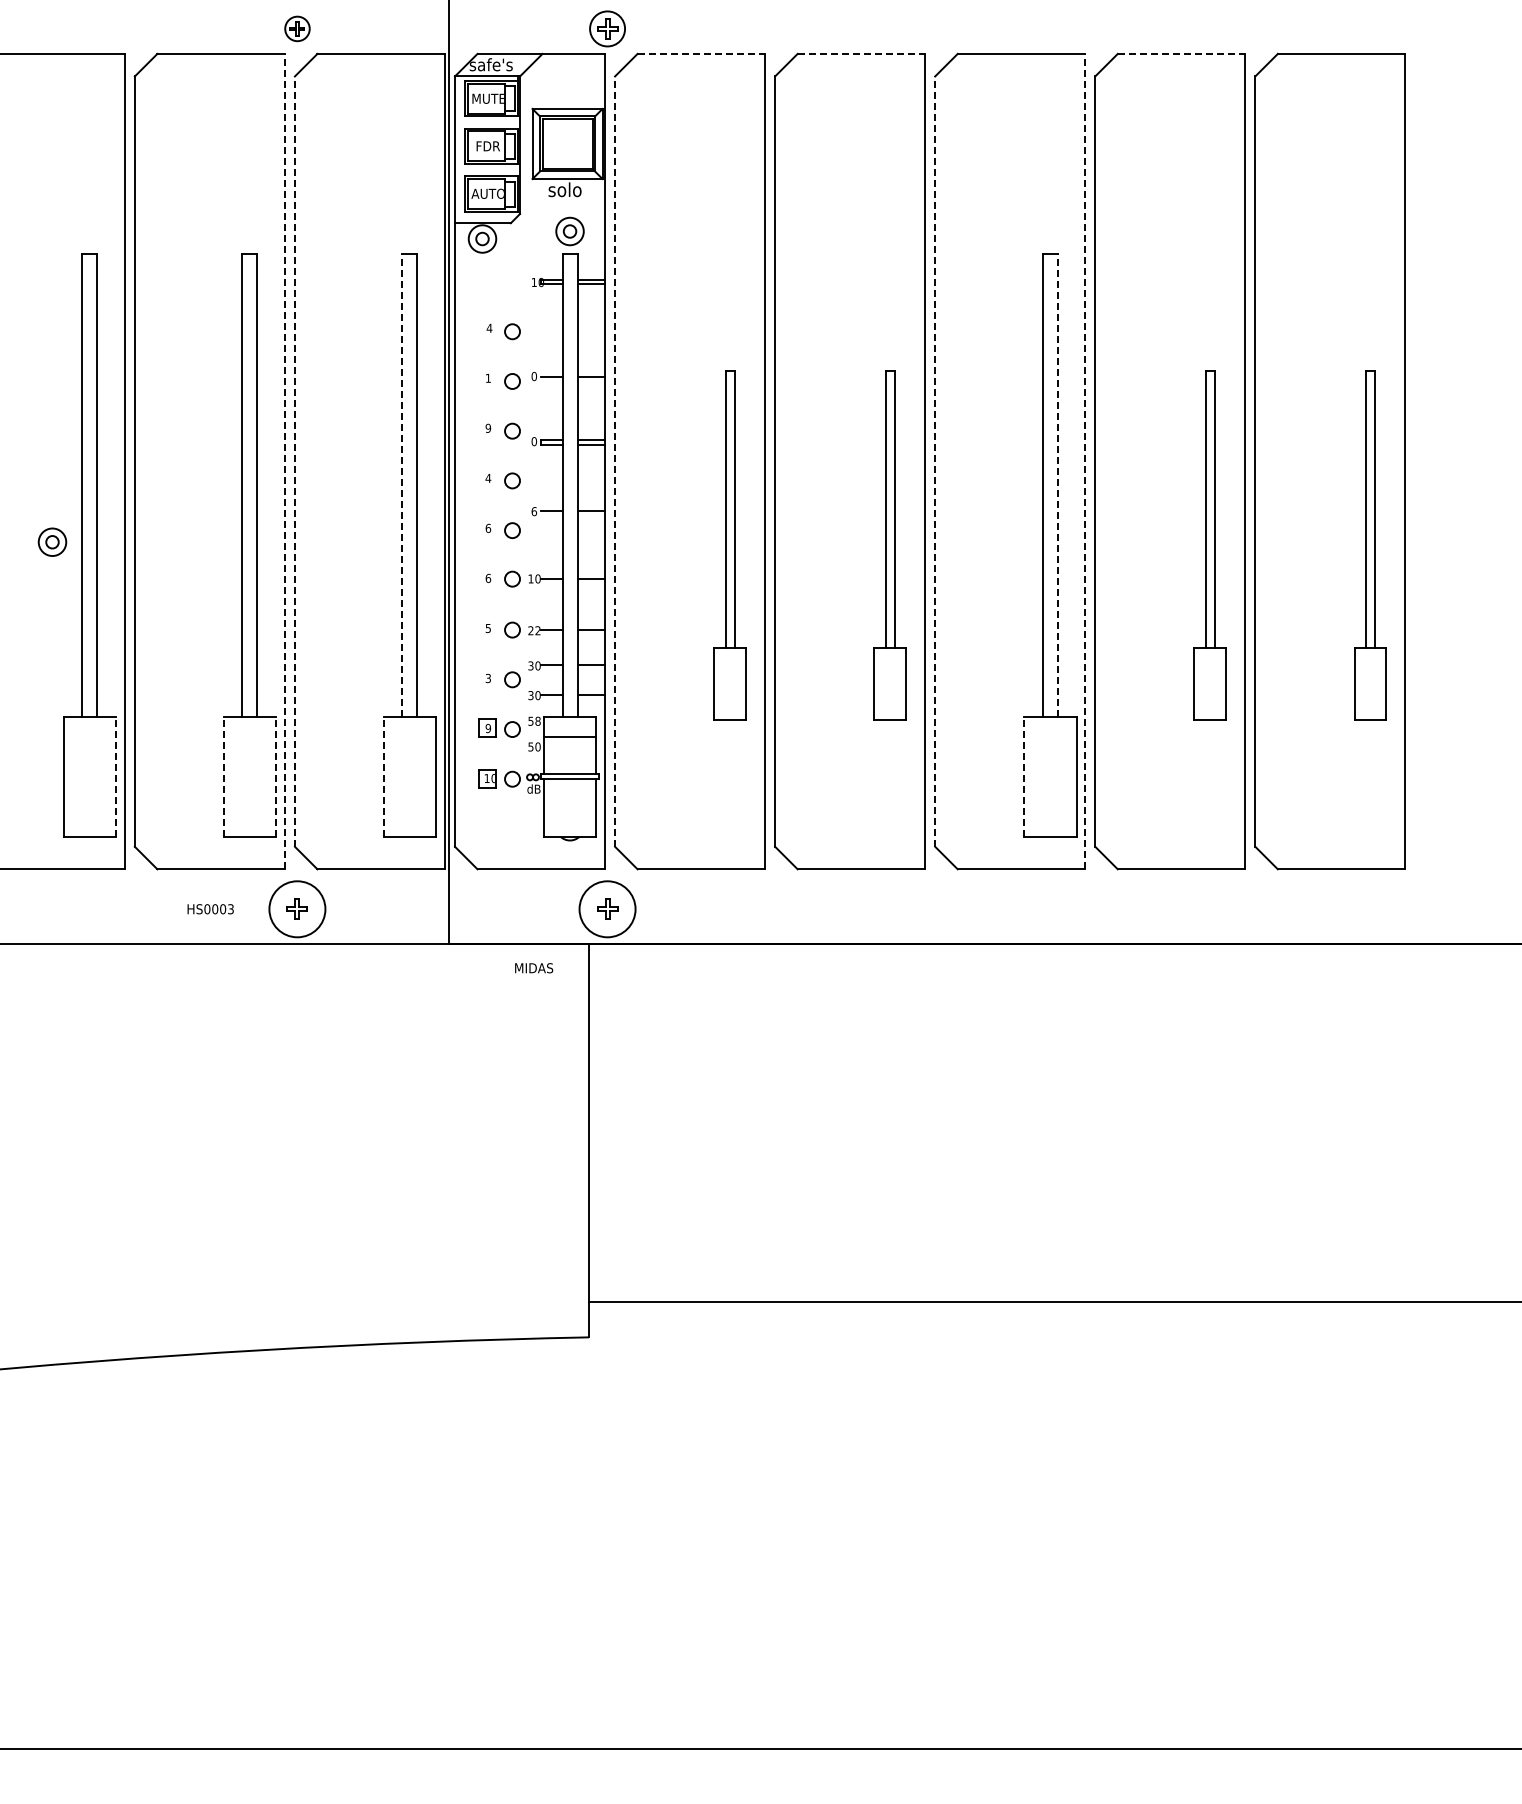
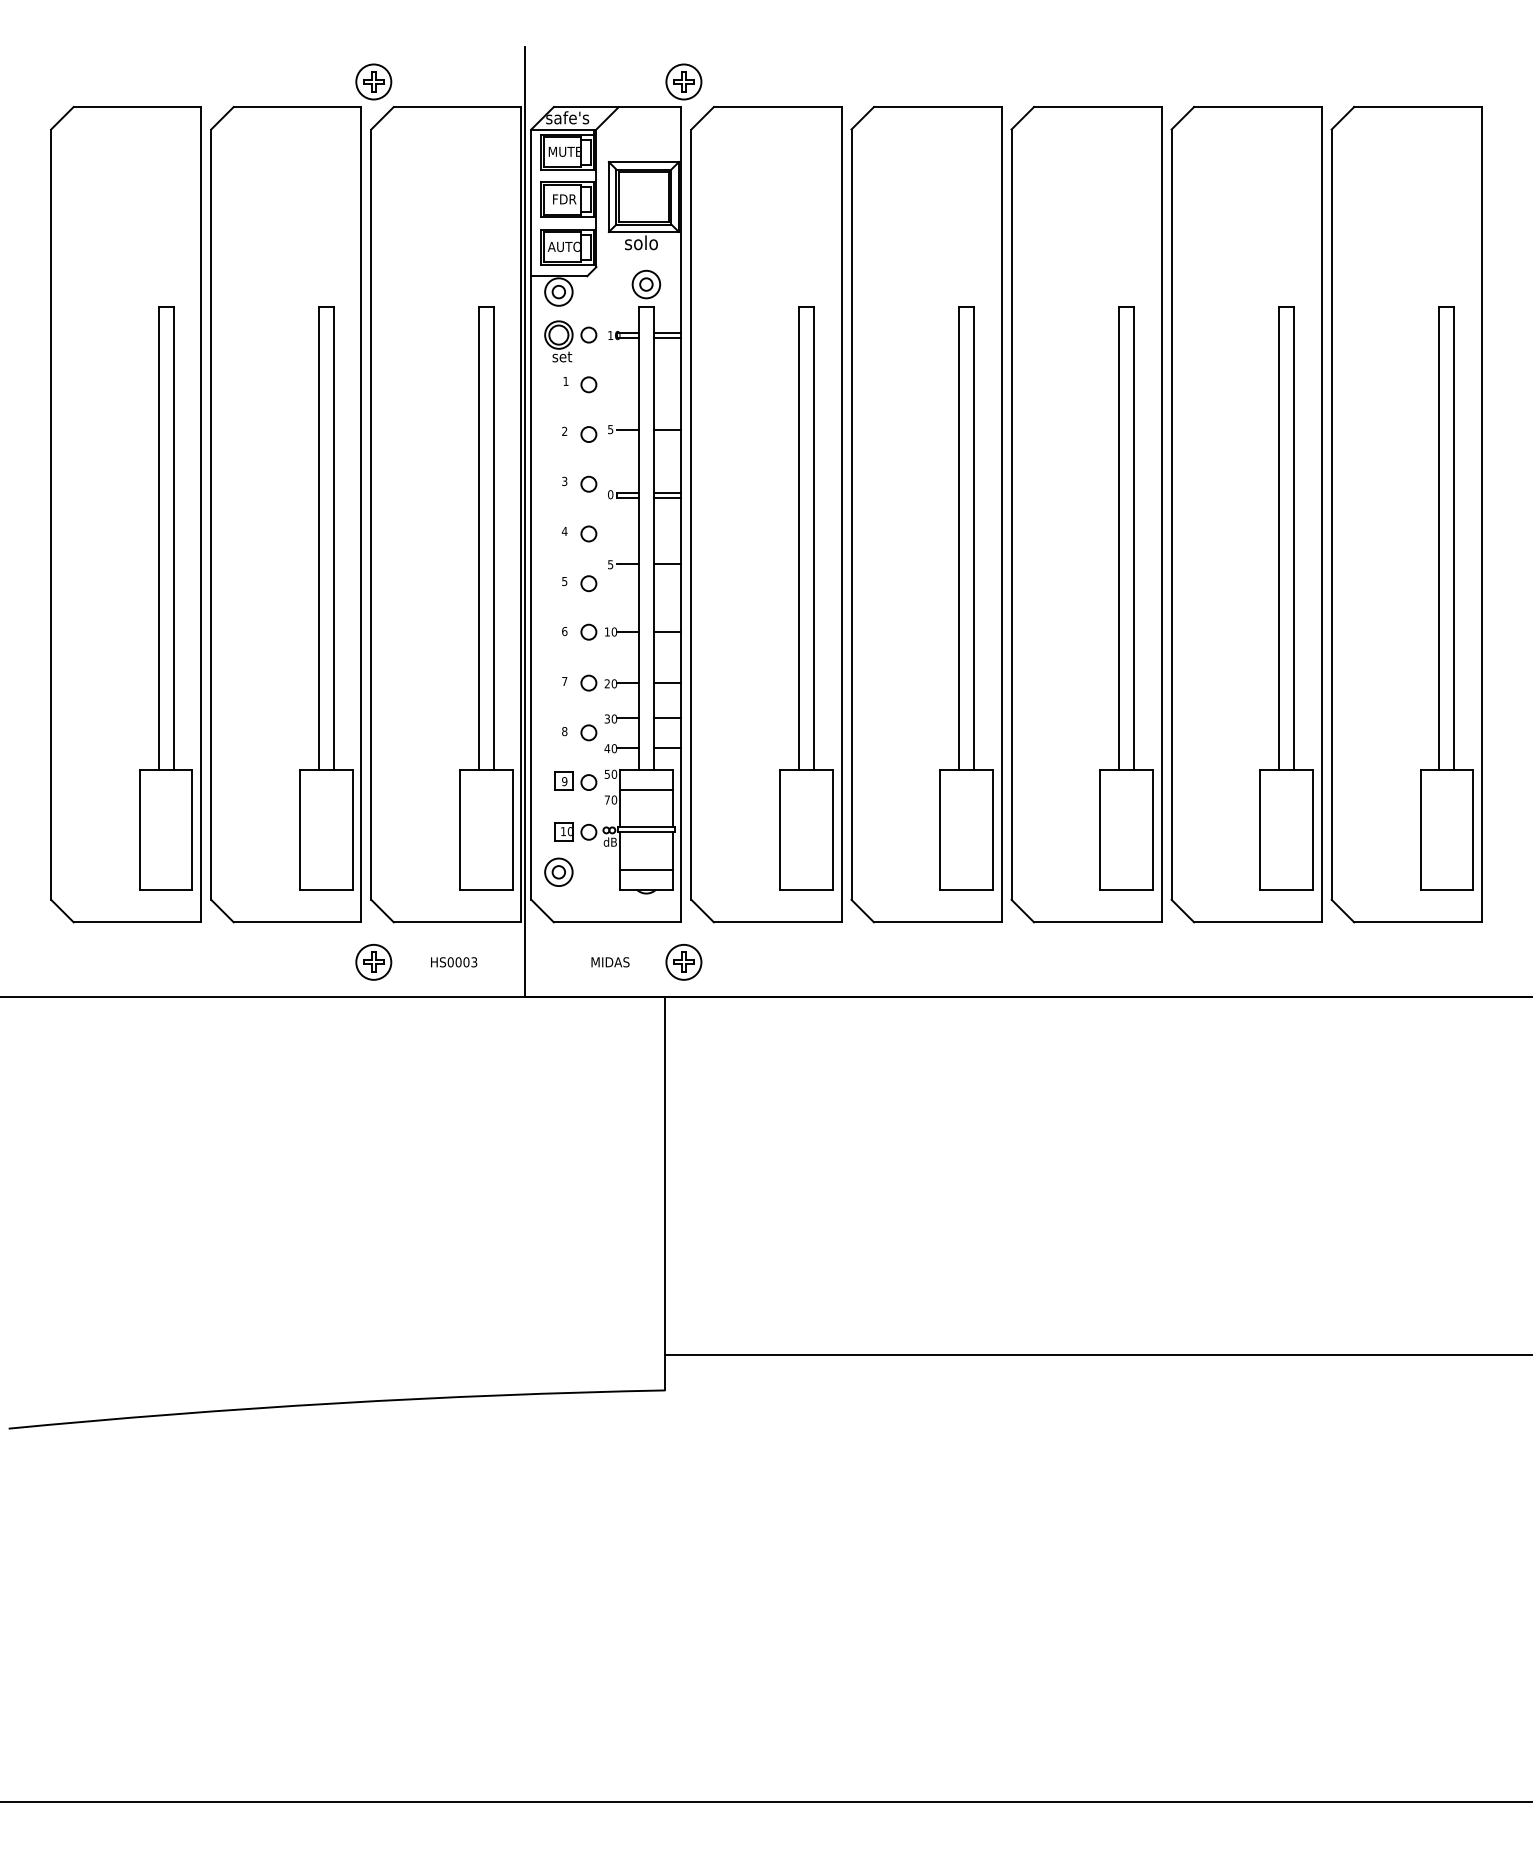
part: (297, 28) -> (373, 81), size x1.43
line: (701, 54) -> (777, 107), dashed -> solid
line: (861, 54) -> (937, 107), dashed -> solid
line: (1181, 54) -> (1257, 107), dashed -> solid
part: (494, 288) -> (570, 341), added
text: (489, 328) -> (565, 381), 4 -> 1
text: (534, 376) -> (610, 429), 0 -> 5
text: (488, 377) -> (564, 430), 1 -> 2
text: (488, 428) -> (564, 481), 9 -> 3
line: (285, 461) -> (361, 514), dashed -> solid
line: (295, 461) -> (371, 514), dashed -> solid
line: (615, 461) -> (691, 514), dashed -> solid
line: (935, 461) -> (1011, 514), dashed -> solid
line: (1085, 461) -> (1161, 514), dashed -> solid
line: (402, 484) -> (478, 537), dashed -> solid
line: (1058, 484) -> (1134, 537), dashed -> solid
text: (534, 511) -> (610, 564), 6 -> 5
text: (488, 528) -> (564, 581), 6 -> 5
part: (52, 541) -> (558, 871), moved
part: (730, 545) -> (806, 598), size x1.67
part: (890, 545) -> (966, 598), size x1.67
part: (1210, 545) -> (1286, 598), size x1.67
part: (1370, 545) -> (1446, 598), size x1.67
text: (488, 628) -> (564, 681), 5 -> 7
text: (538, 630) -> (614, 683), 22 -> 20
text: (488, 678) -> (564, 731), 3 -> 8
text: (531, 695) -> (607, 748), 30 -> 40
text: (538, 721) -> (614, 774), 58 -> 50
text: (530, 746) -> (606, 799), 50 -> 70
line: (116, 776) -> (192, 829), dashed -> solid
line: (224, 776) -> (300, 829), dashed -> solid
line: (276, 776) -> (352, 829), dashed -> solid
line: (384, 776) -> (460, 829), dashed -> solid
line: (1024, 776) -> (1100, 829), dashed -> solid
line: (570, 816) -> (646, 869), added
circle: (297, 908) -> (373, 961), size x0.62
circle: (607, 908) -> (683, 961), size x0.62
text: (211, 909) -> (454, 962), moved
text: (534, 968) -> (610, 962), moved

